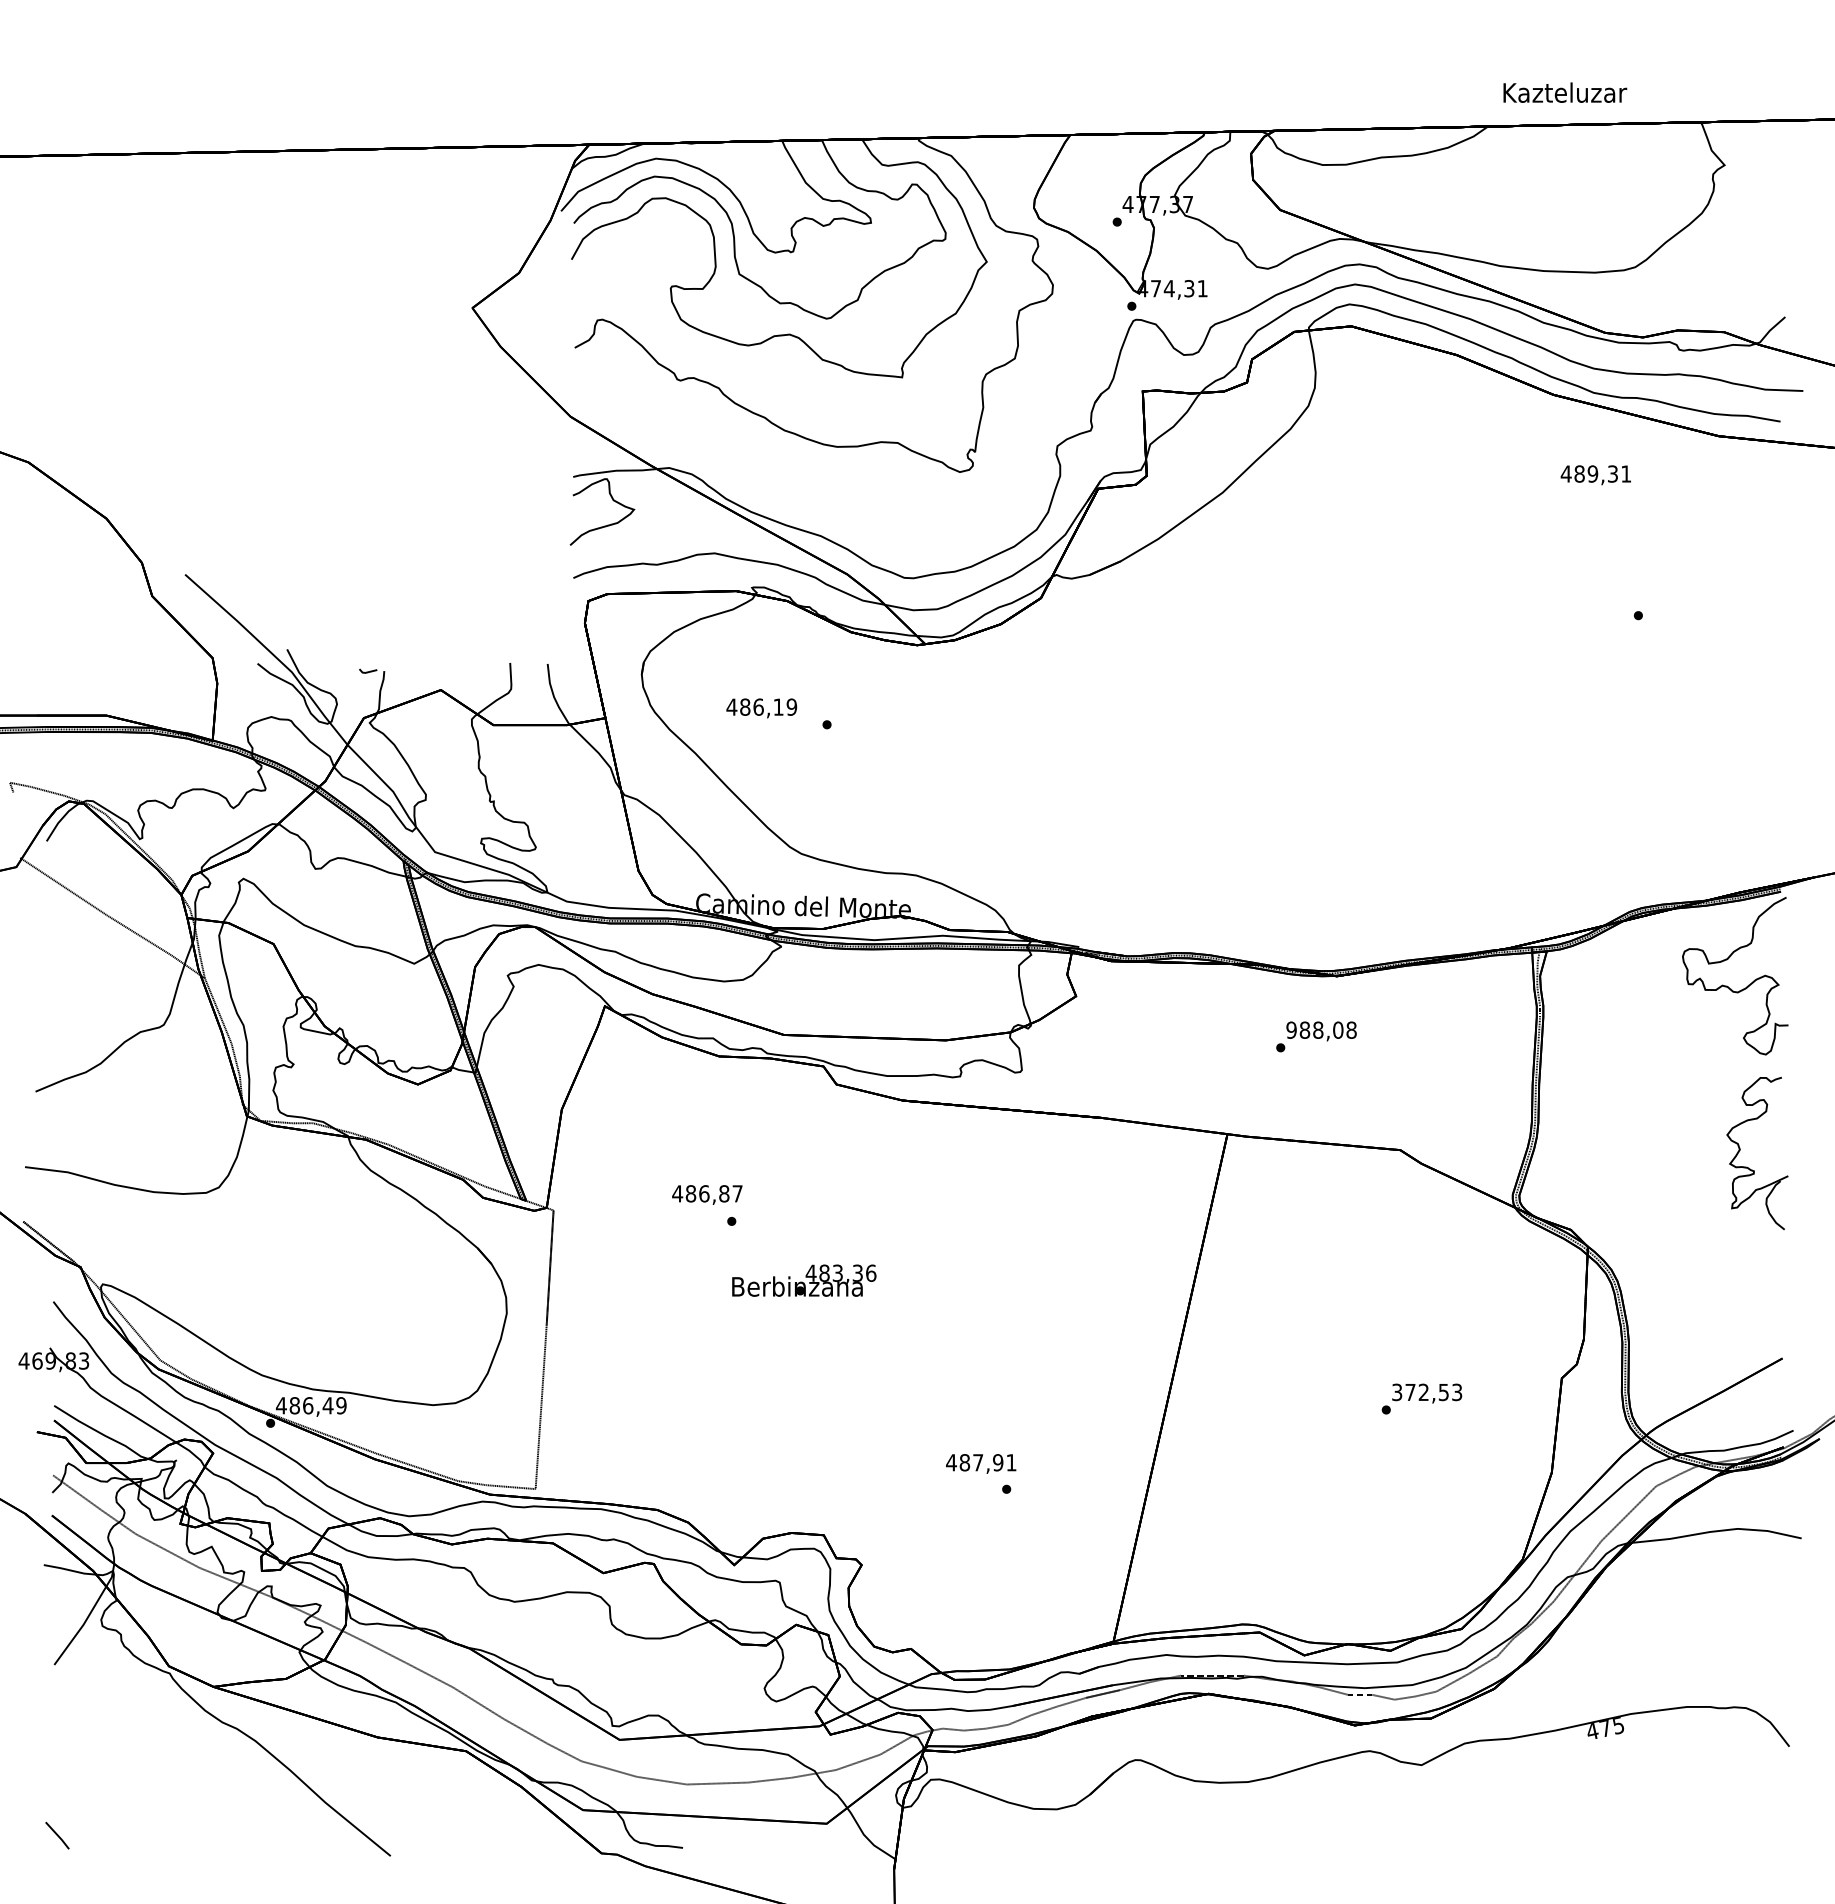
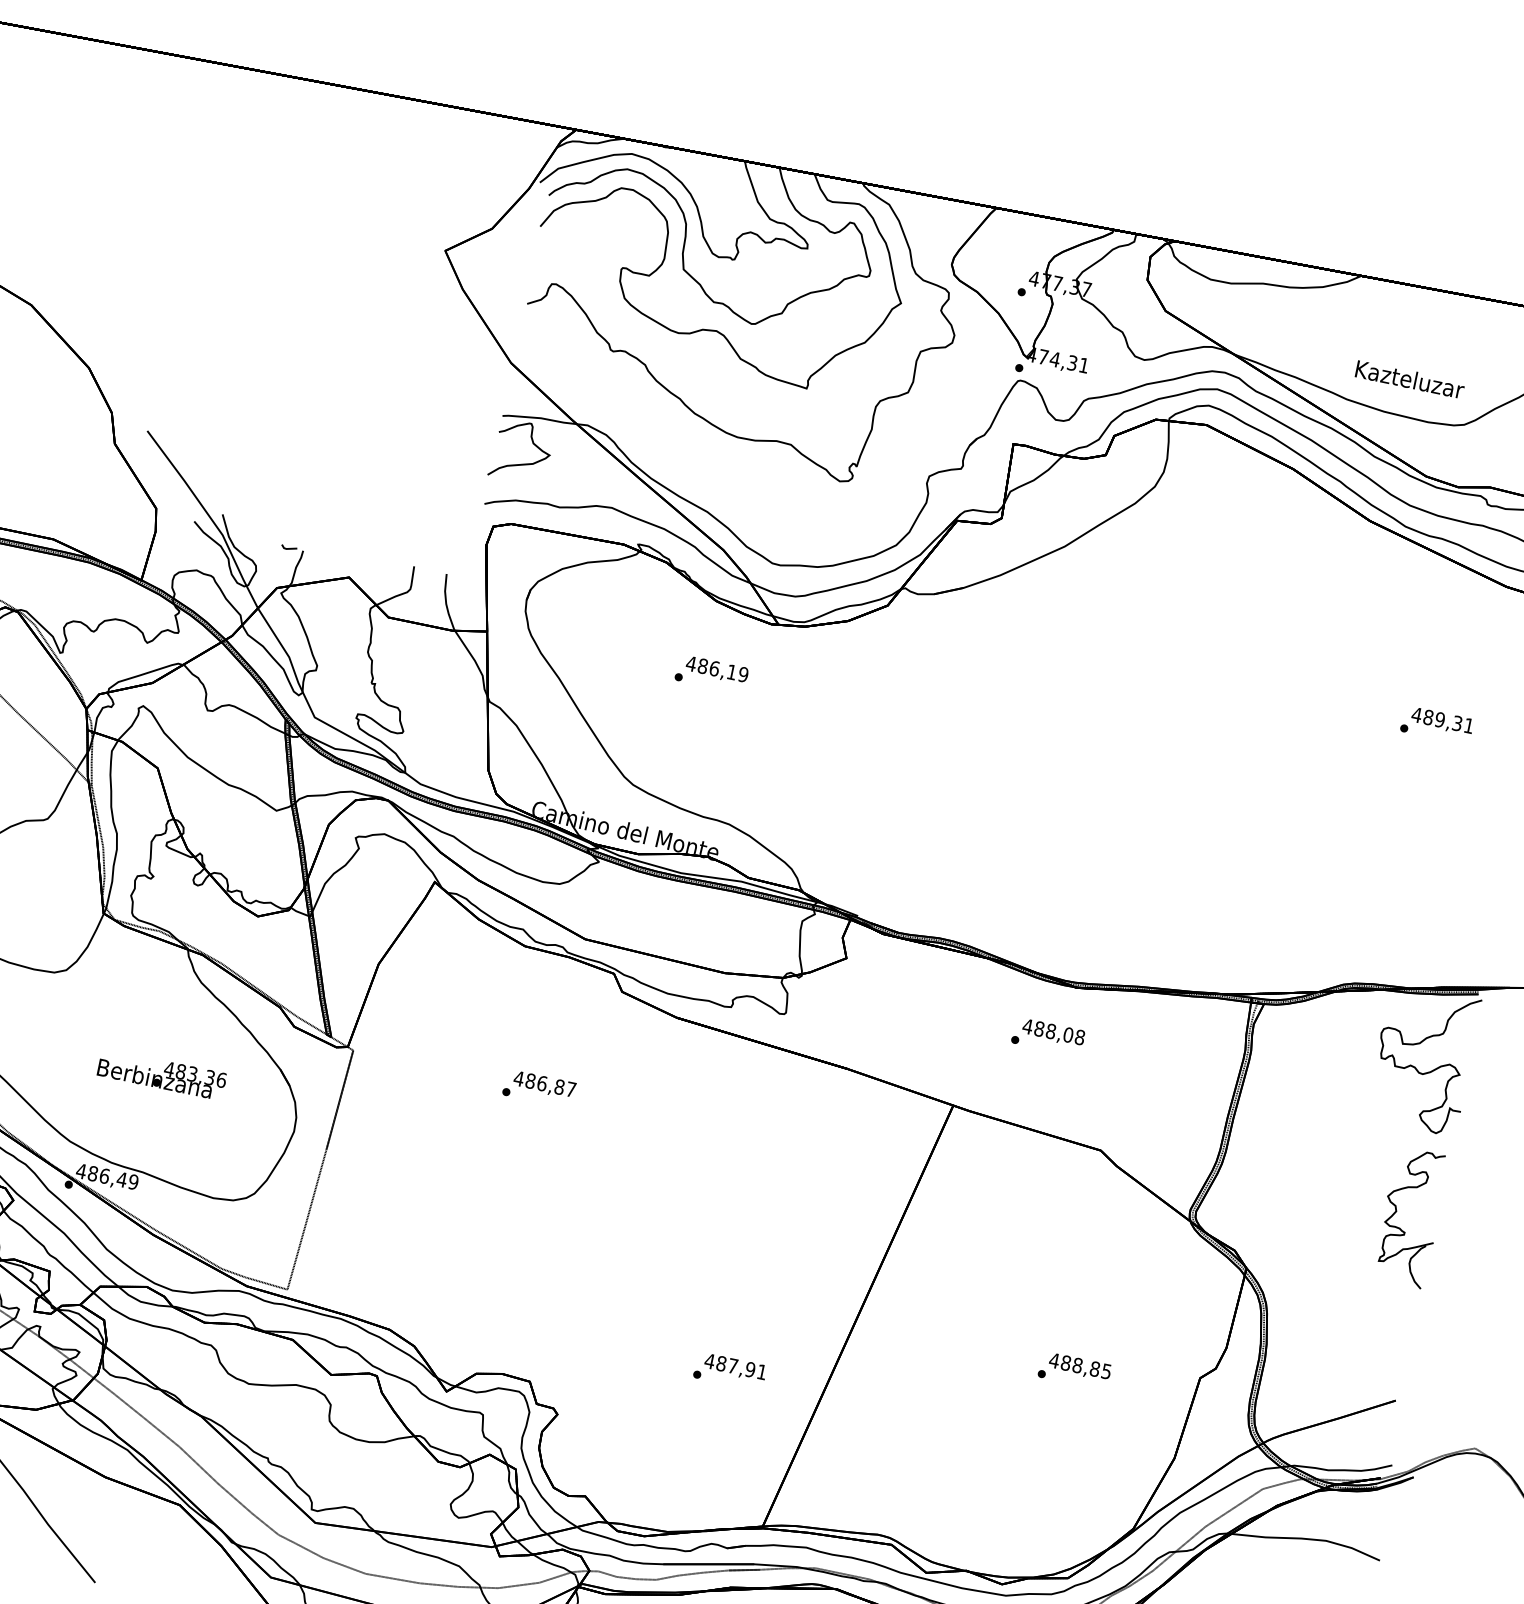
text: (1565, 92) -> (1410, 379), moved
text: (1595, 475) -> (1442, 721), moved
text: (761, 708) -> (716, 670), moved
text: (1291, 1029) -> (1027, 1026), 988,08 -> 488,08
text: (707, 1194) -> (544, 1084), moved
text: (804, 1280) -> (162, 1074), moved
text: (1426, 1392) -> (1079, 1366), 372,53 -> 488,85
text: (981, 1463) -> (735, 1367), moved

